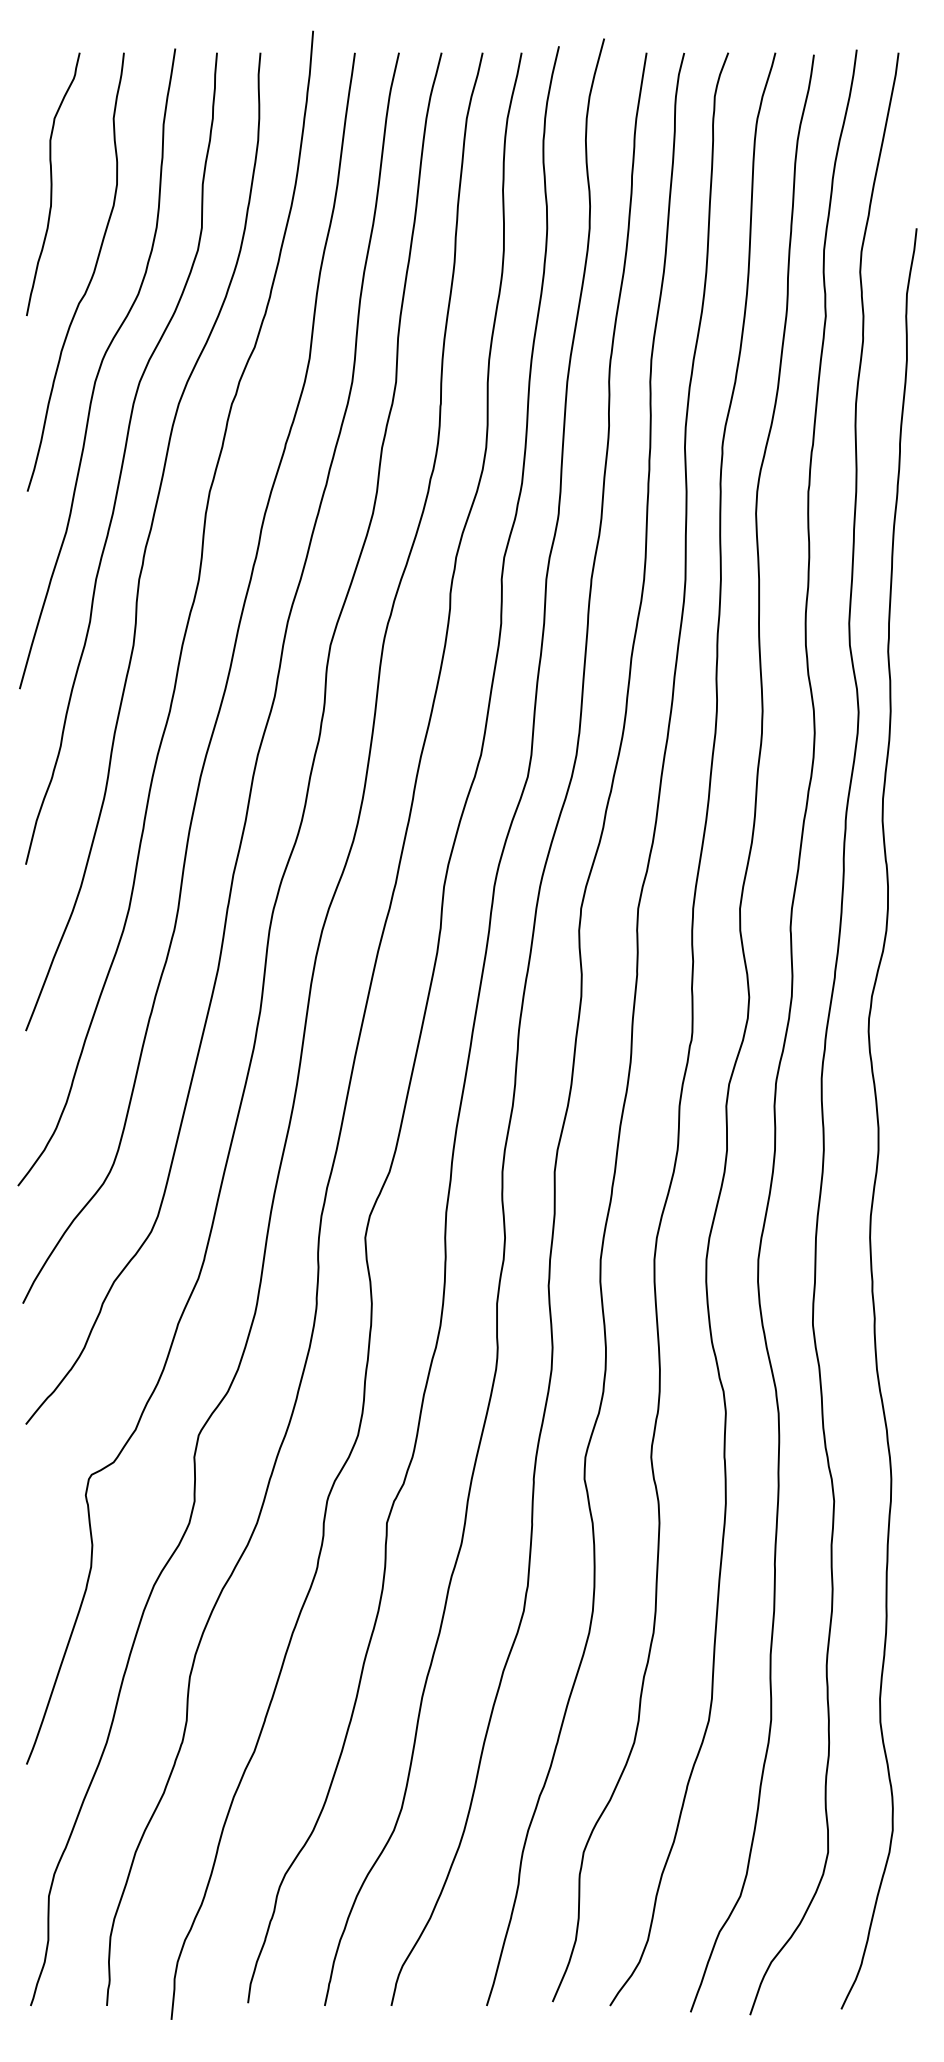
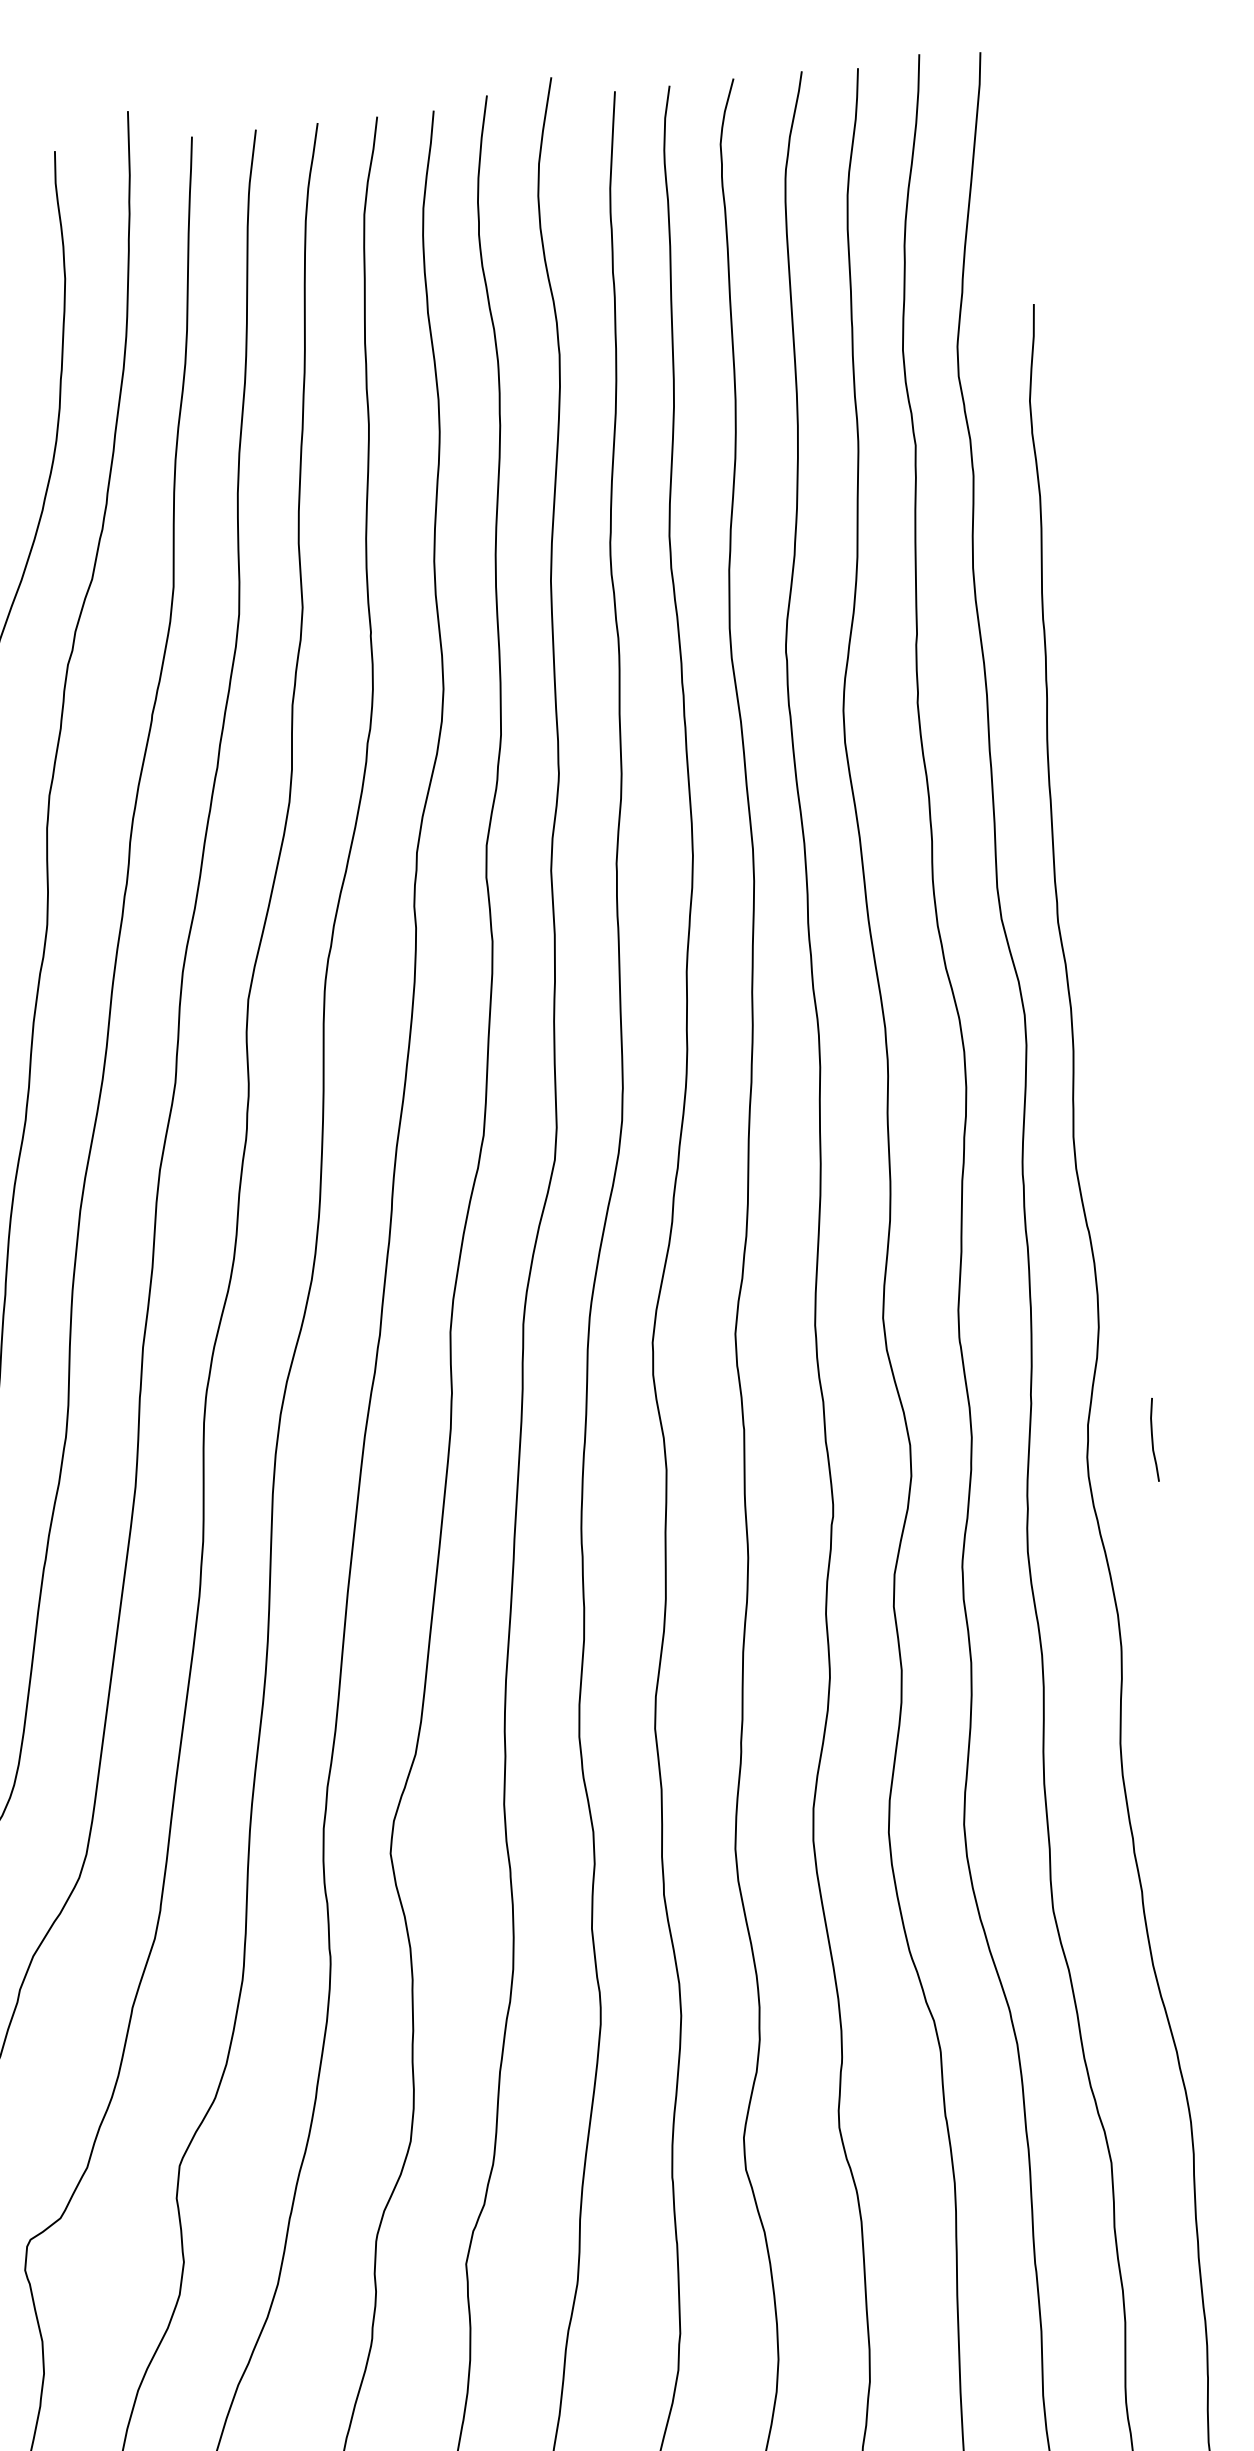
curve: (915, 1011) -> (1153, 1440), added

